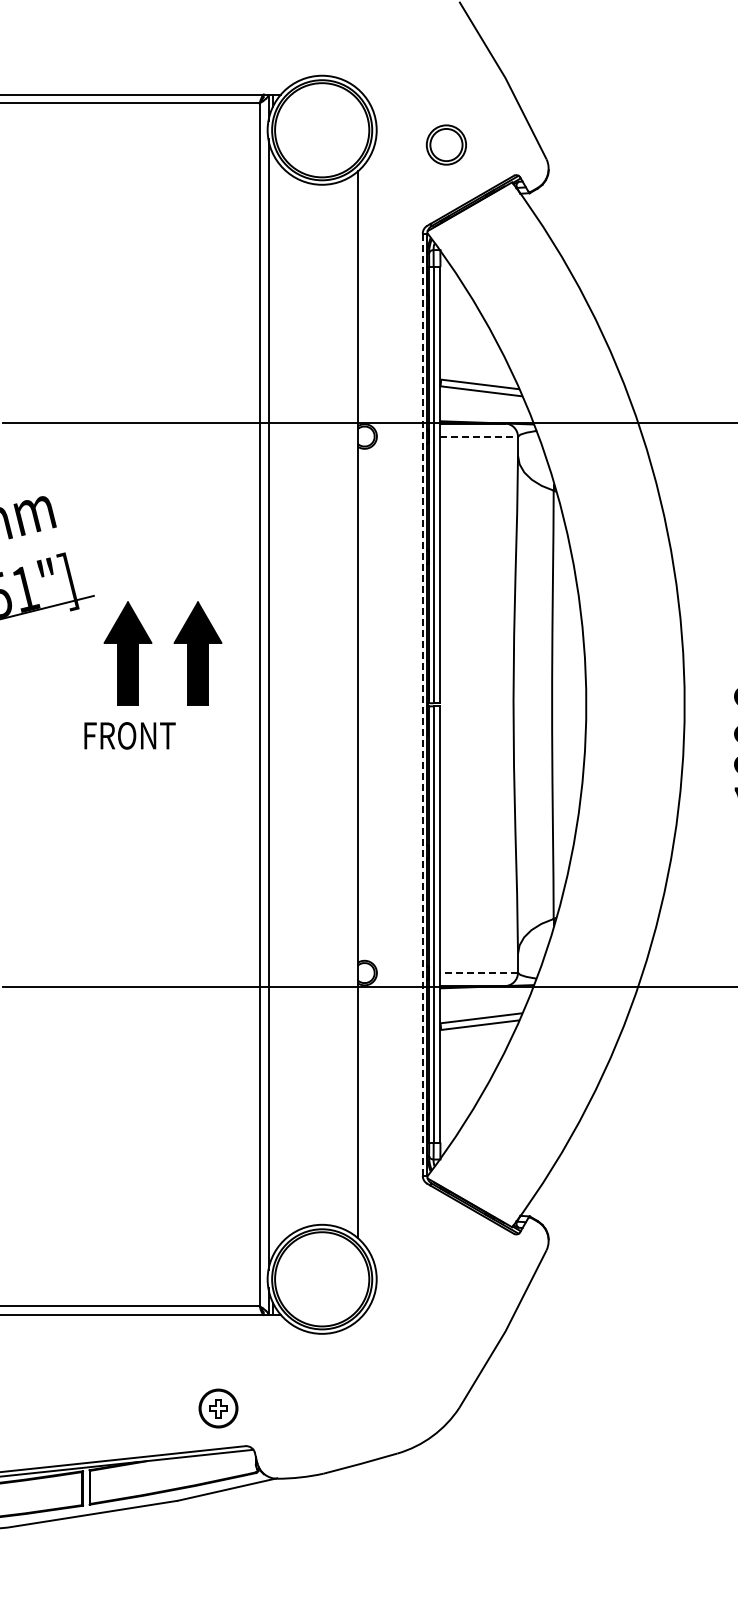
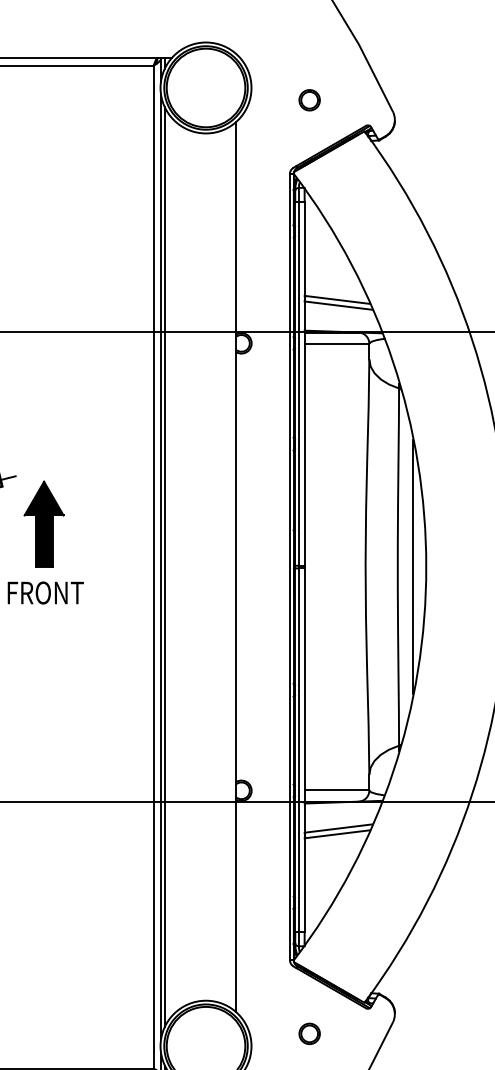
part: (446, 144) -> (309, 99), size x0.62
line: (479, 436) -> (337, 343), dashed -> solid
part: (197, 653) -> (102, 524), removed
line: (273, 704) -> (165, 566), added
line: (570, 704) -> (413, 566), added
line: (422, 705) -> (289, 567), dashed -> solid
line: (479, 972) -> (337, 790), dashed -> solid
part: (446, 1264) -> (309, 1033), added

